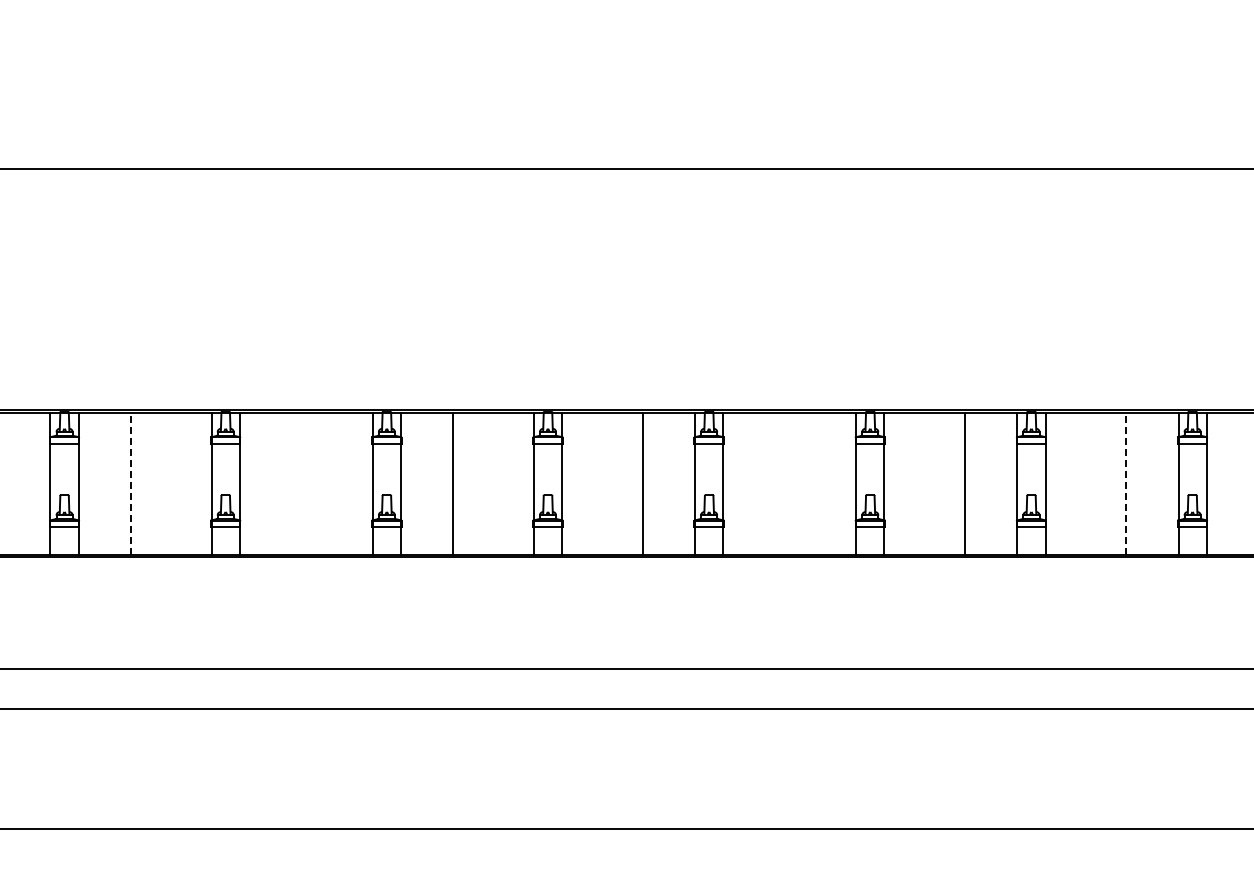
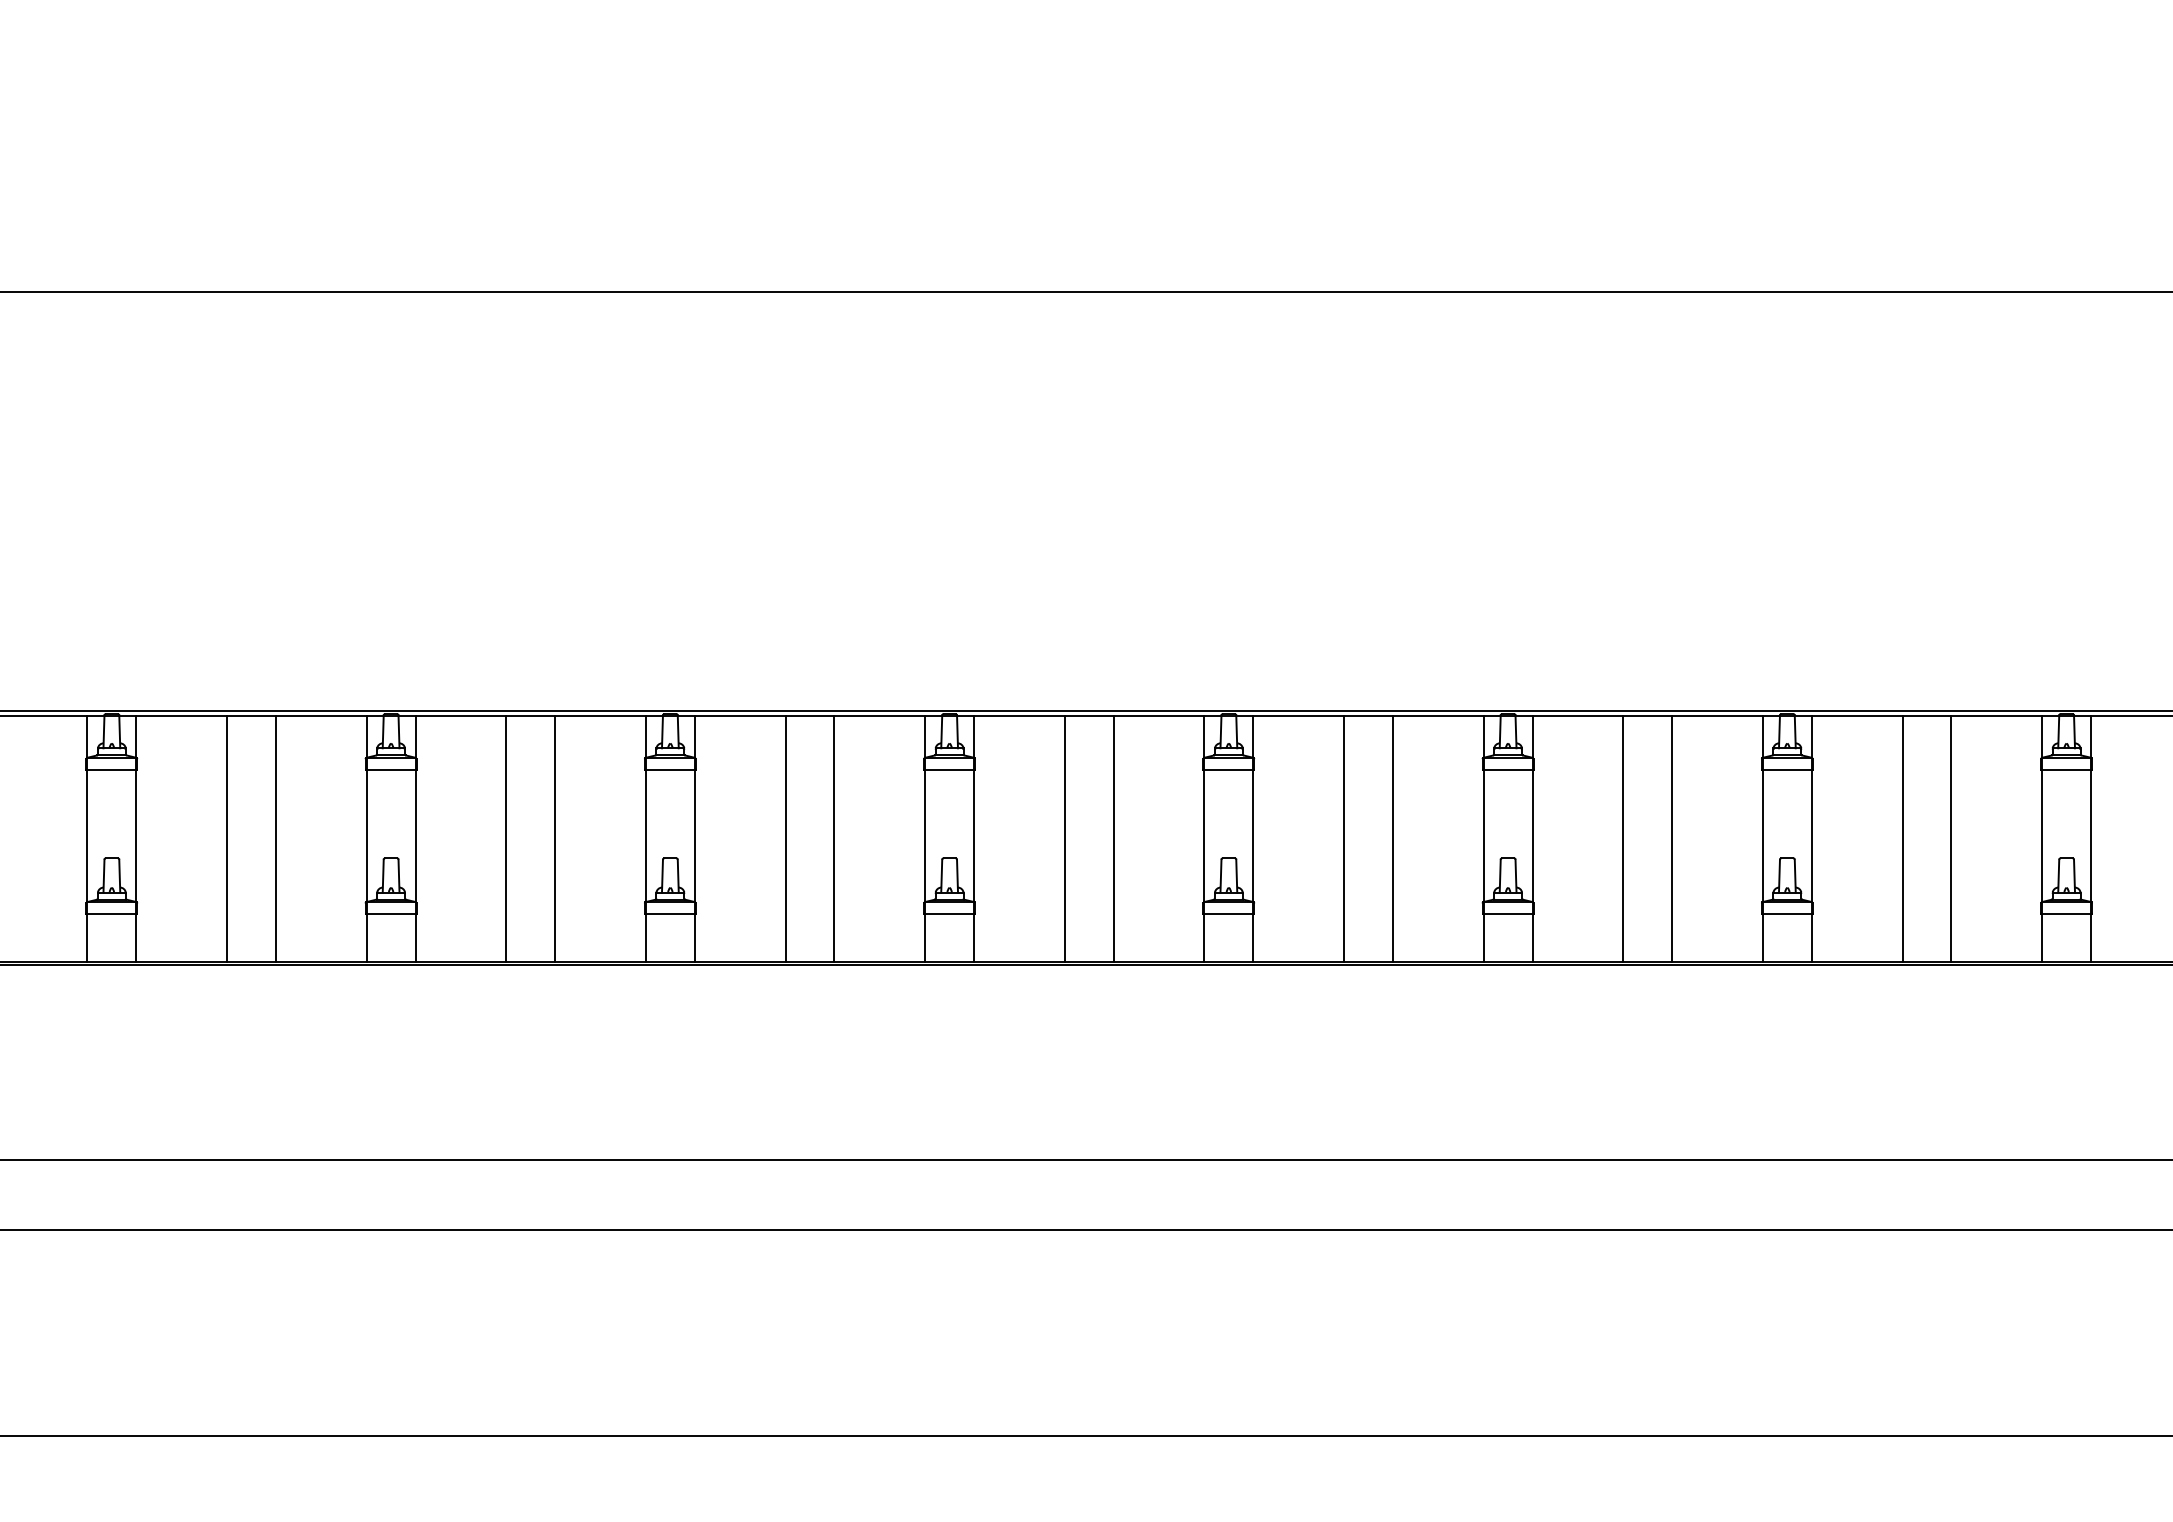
line: (131, 484) -> (227, 839), dashed -> solid
line: (159, 484) -> (276, 839), added
line: (292, 484) -> (506, 839), added
line: (320, 484) -> (555, 839), added
line: (481, 484) -> (834, 839), added
line: (614, 484) -> (1064, 839), added
line: (775, 484) -> (1343, 839), added
line: (803, 484) -> (1392, 839), added
line: (936, 484) -> (1622, 839), added
line: (1097, 484) -> (1901, 839), added
line: (1126, 484) -> (1952, 839), dashed -> solid

